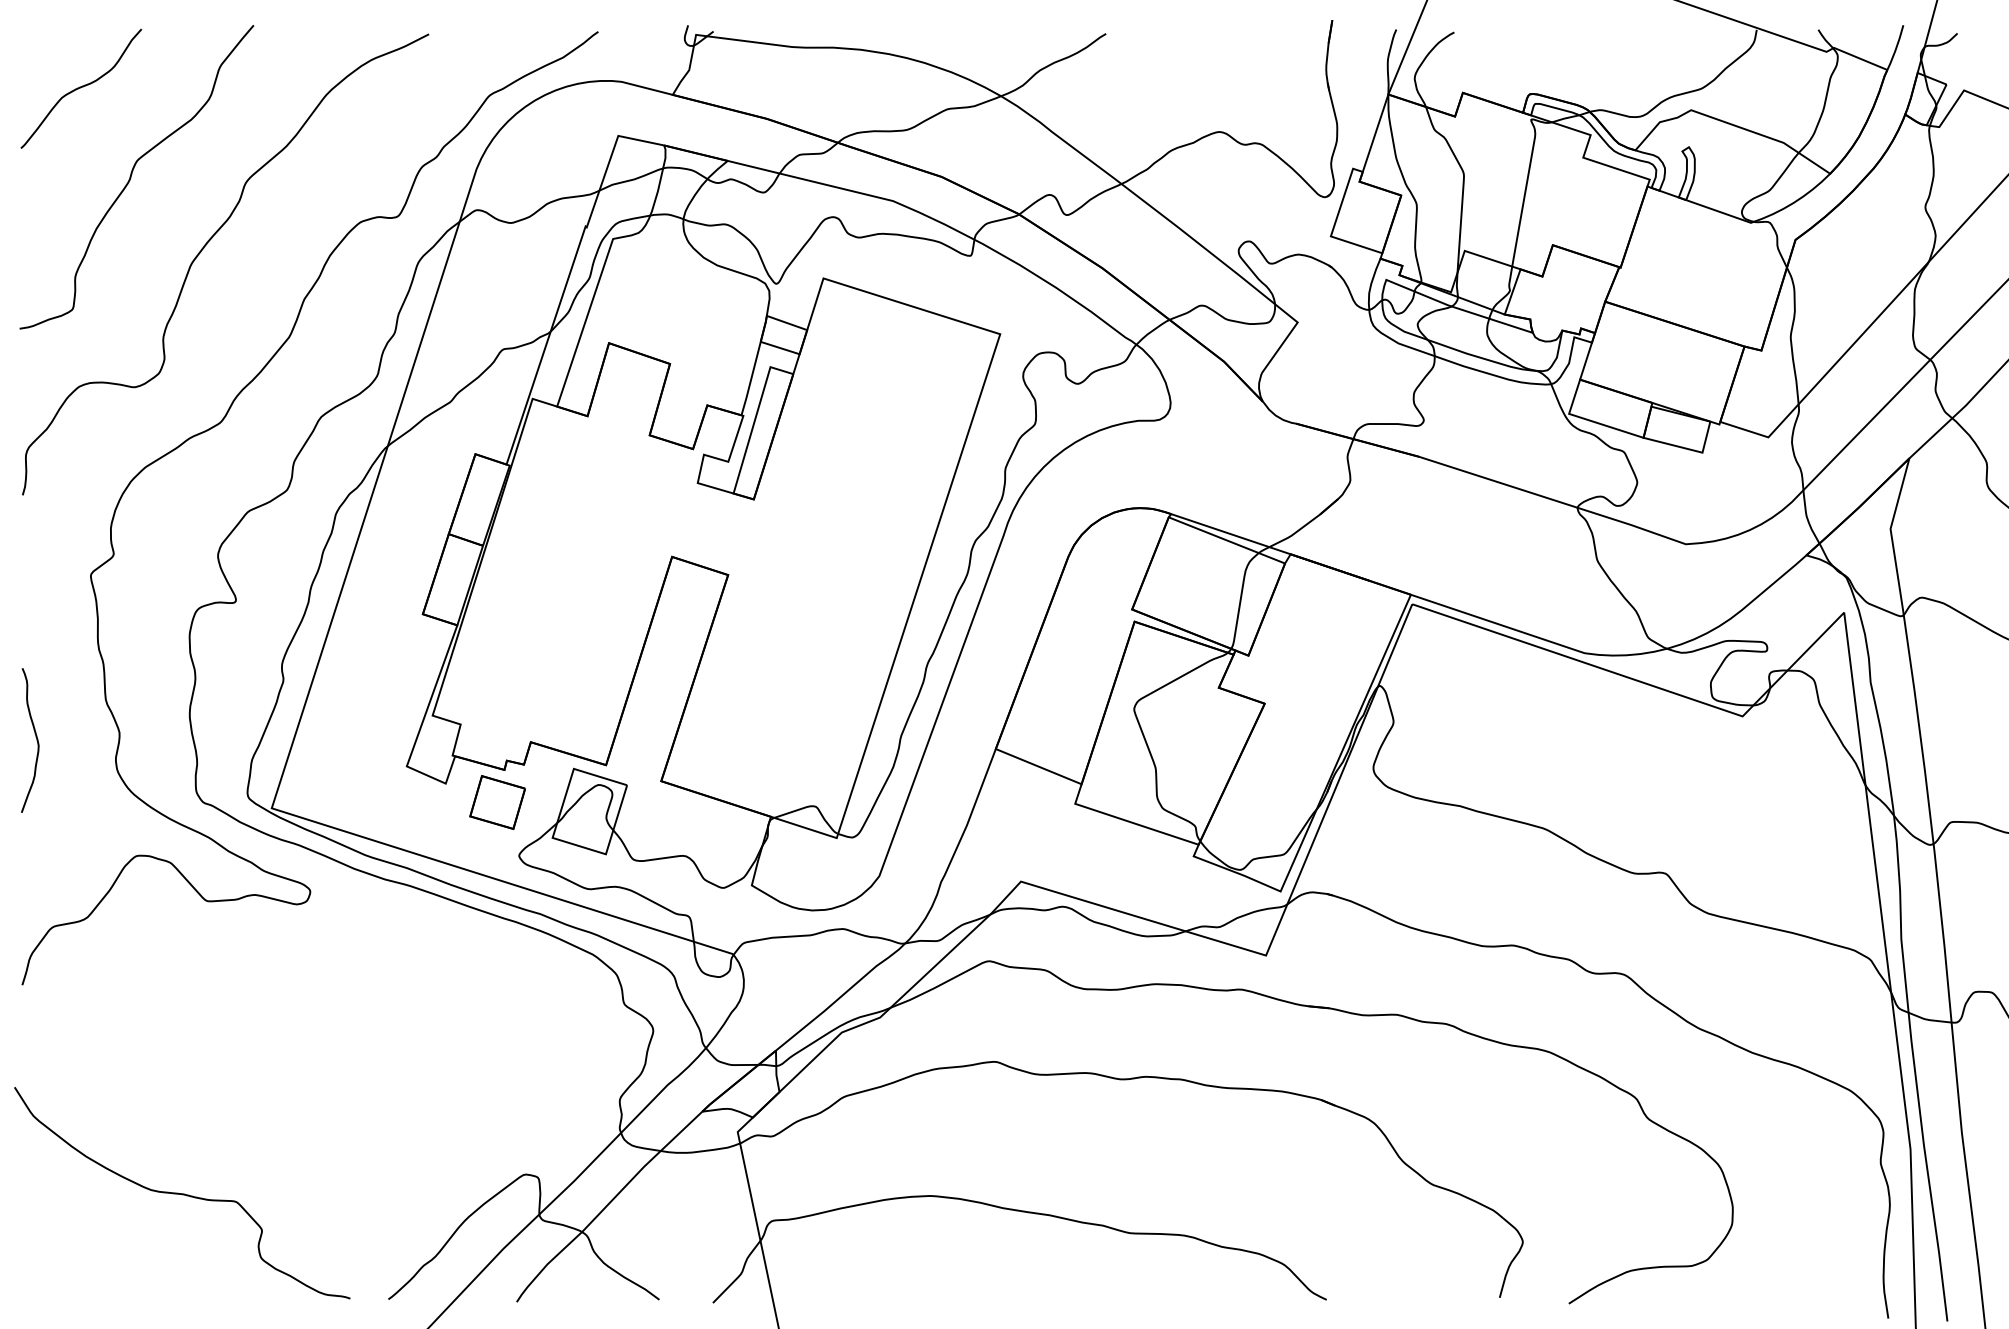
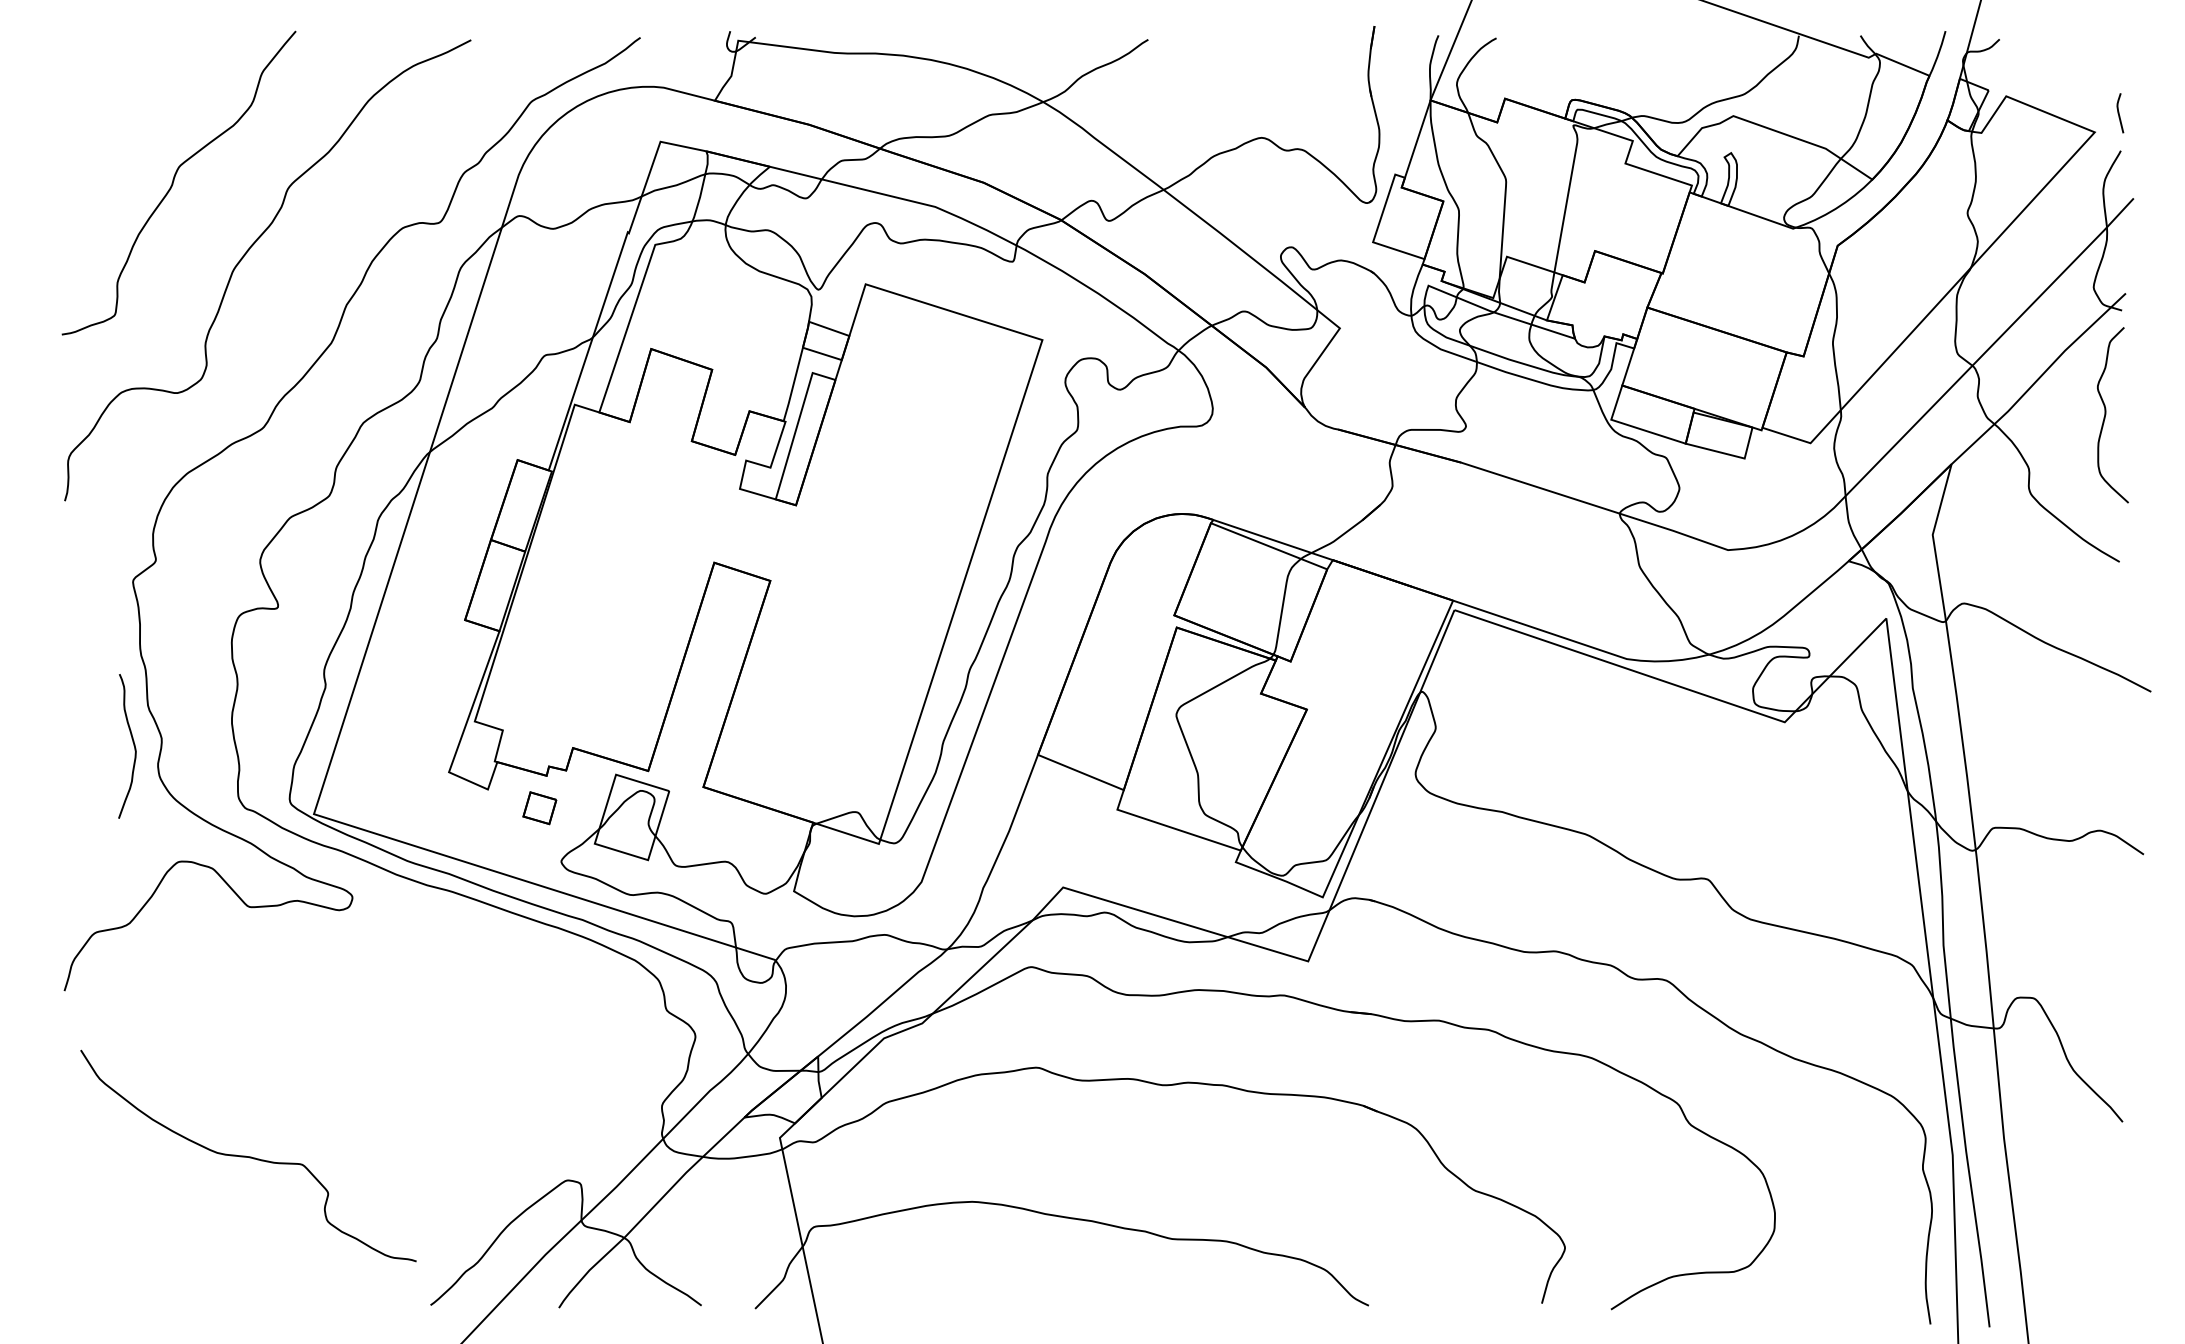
curve: (81, 87) -> (123, 93), removed
curve: (36, 739) -> (133, 745), moved
part: (497, 801) -> (539, 807), size x0.6
curve: (182, 1193) -> (248, 1156), moved

